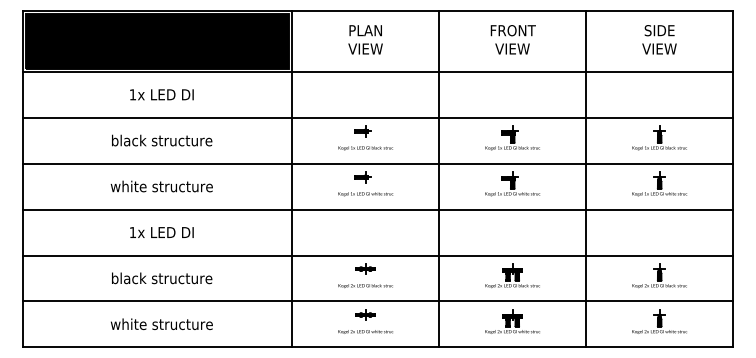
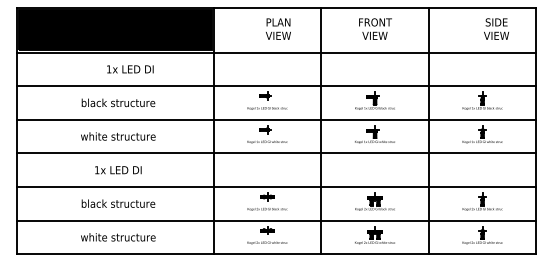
text: (365, 38) -> (278, 28), moved
text: (659, 38) -> (496, 28), moved
text: (162, 94) -> (130, 69), moved

